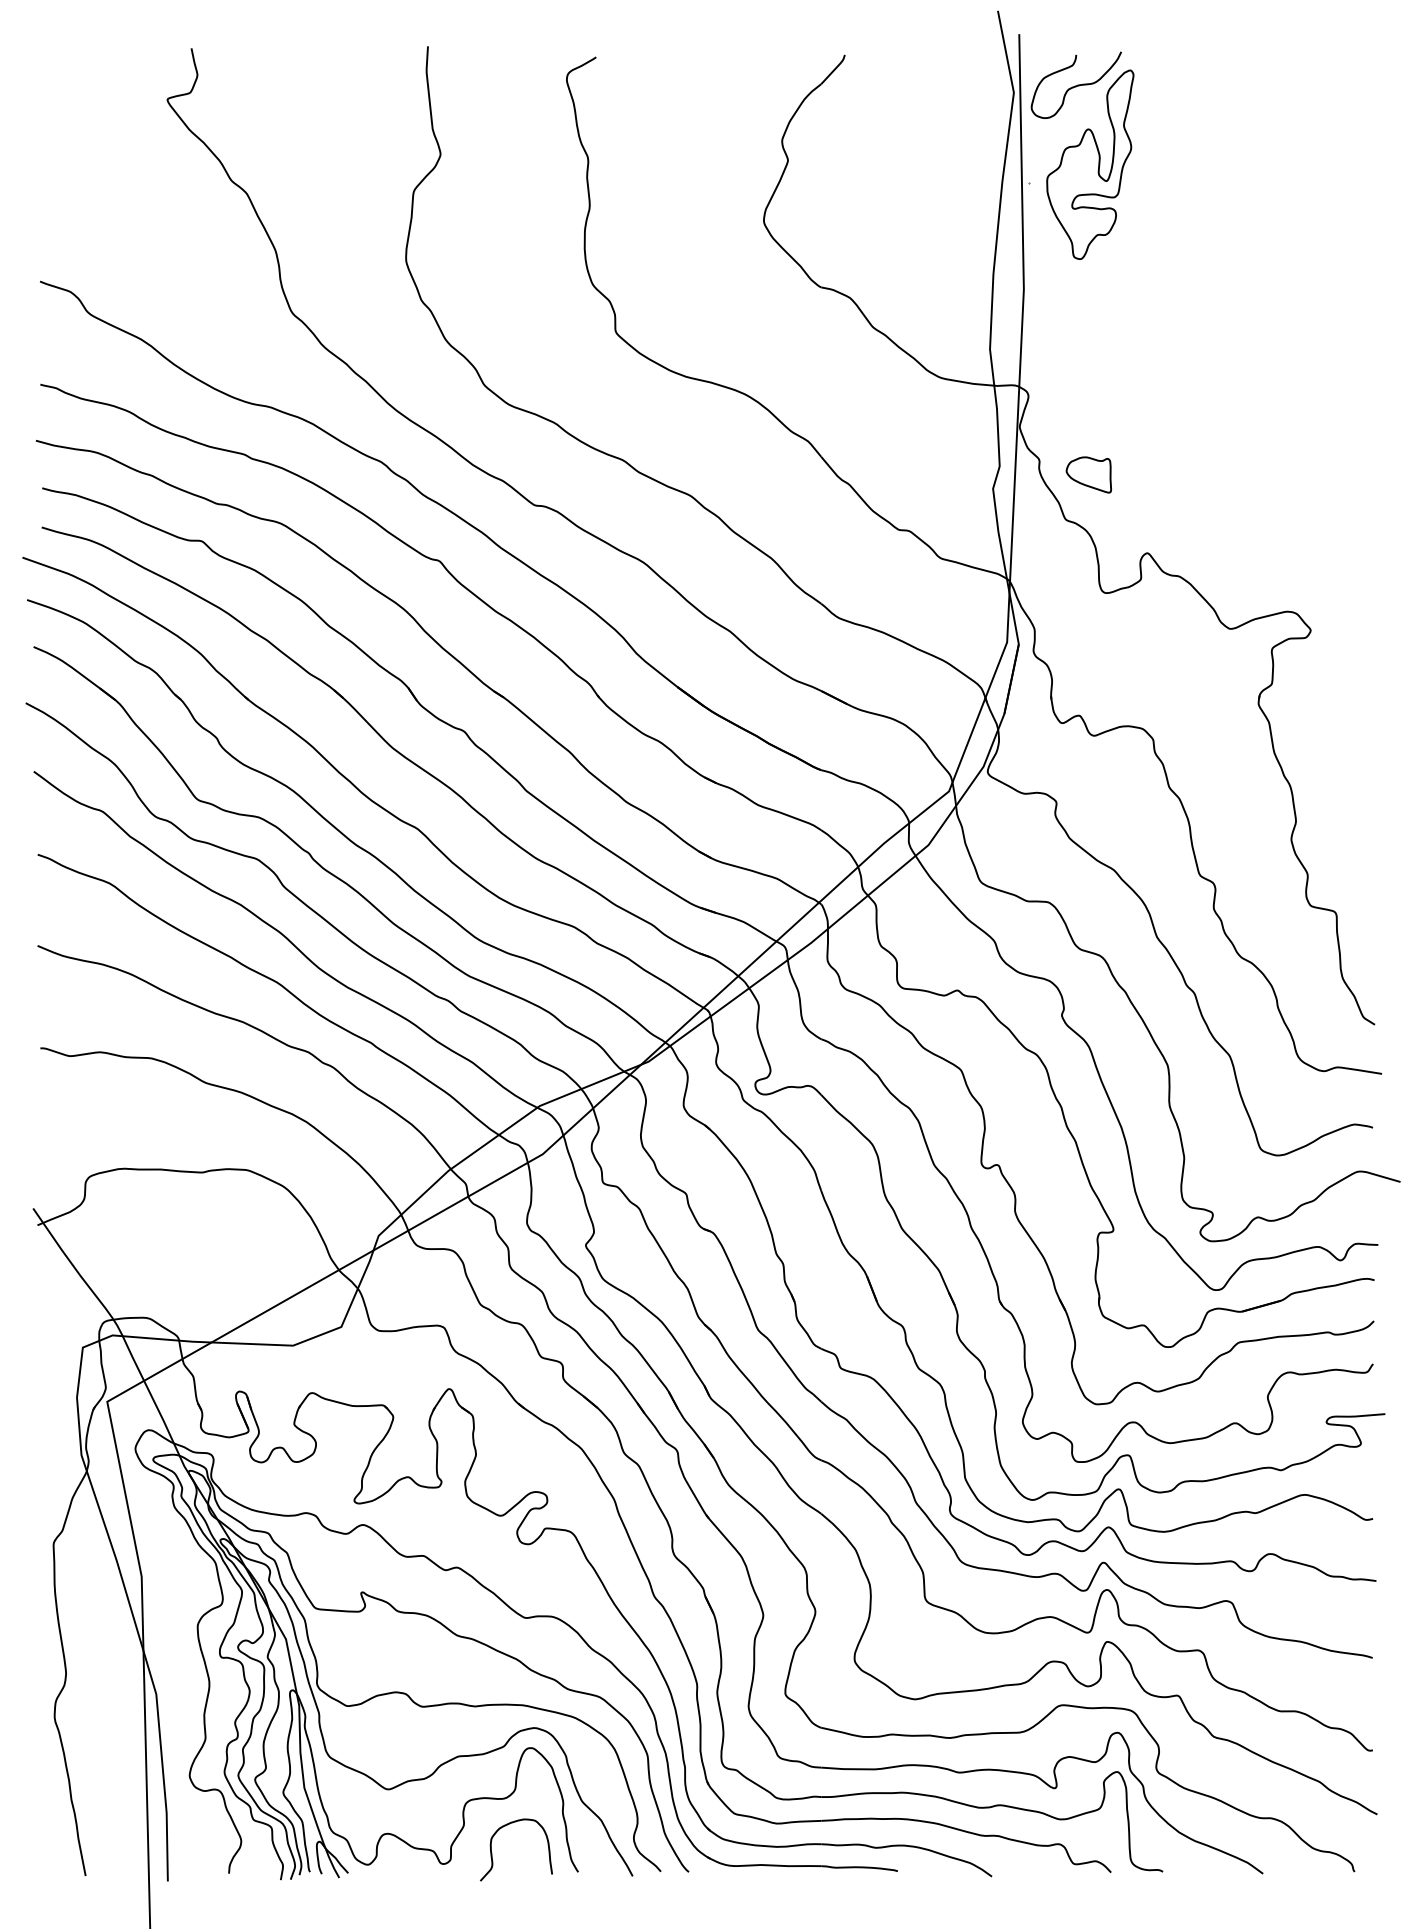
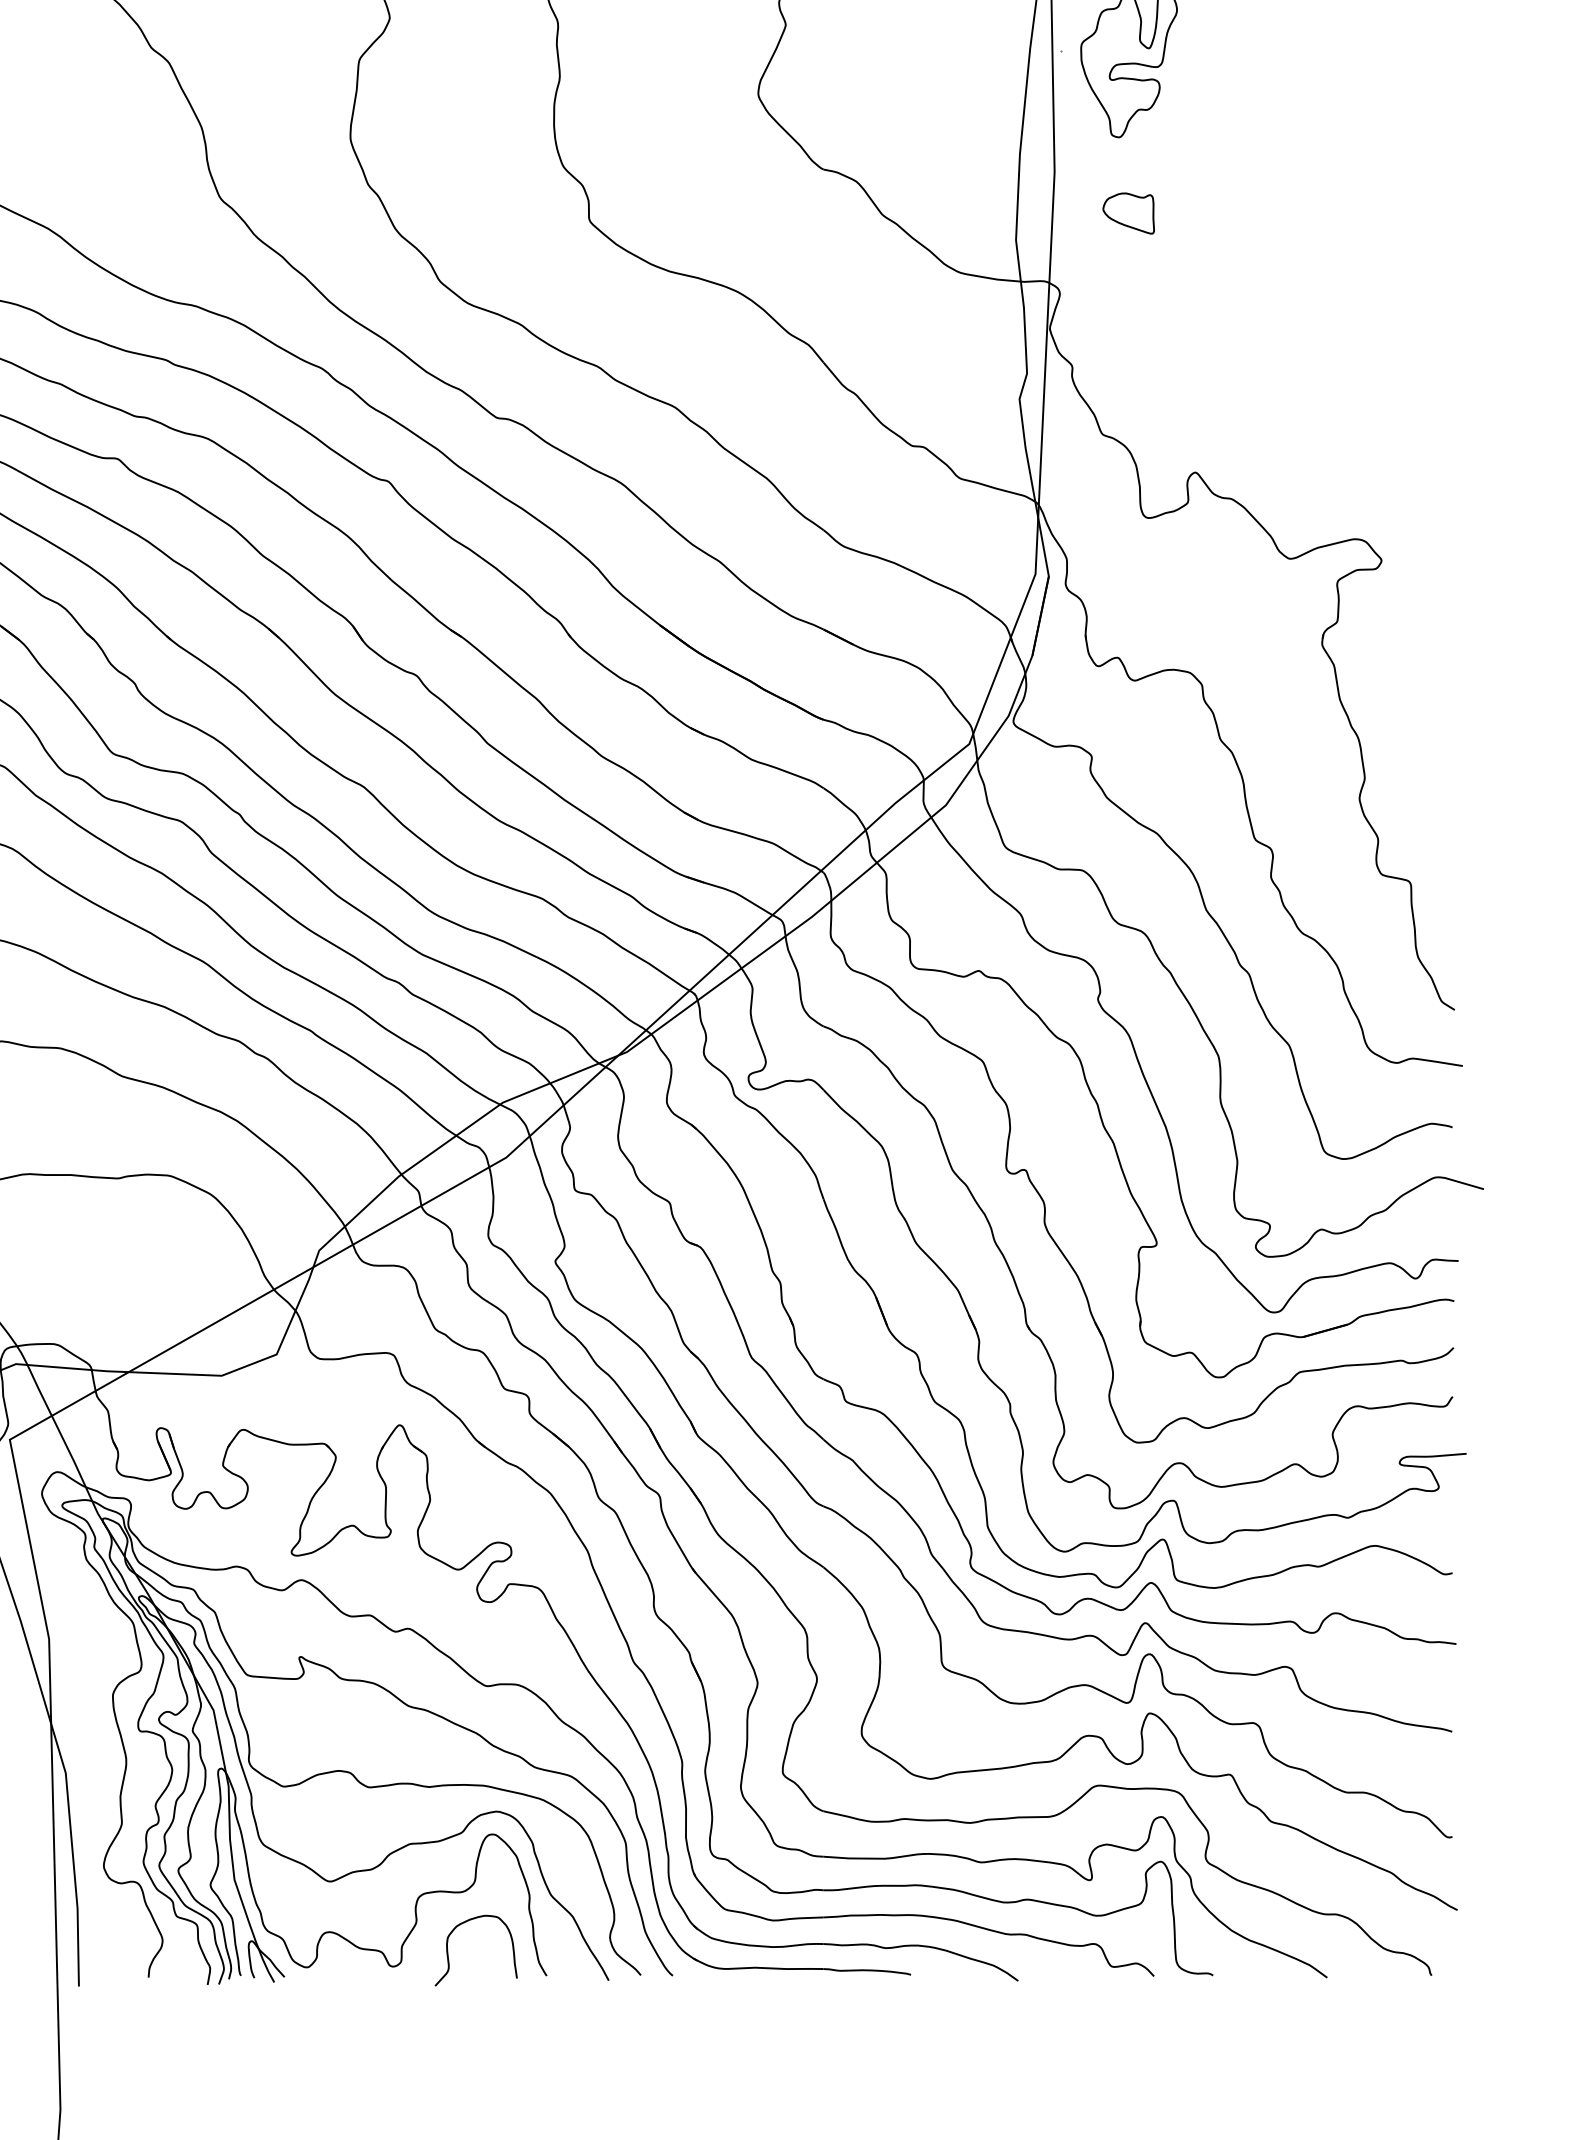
part: (1088, 474) -> (1128, 212), moved

